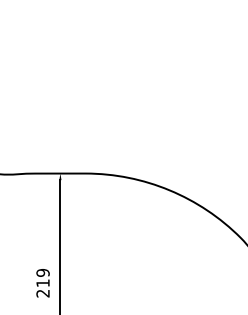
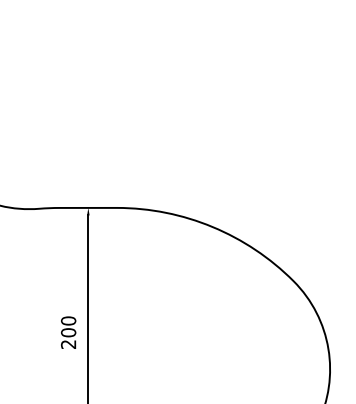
text: (42, 277) -> (68, 326), 219 -> 200

